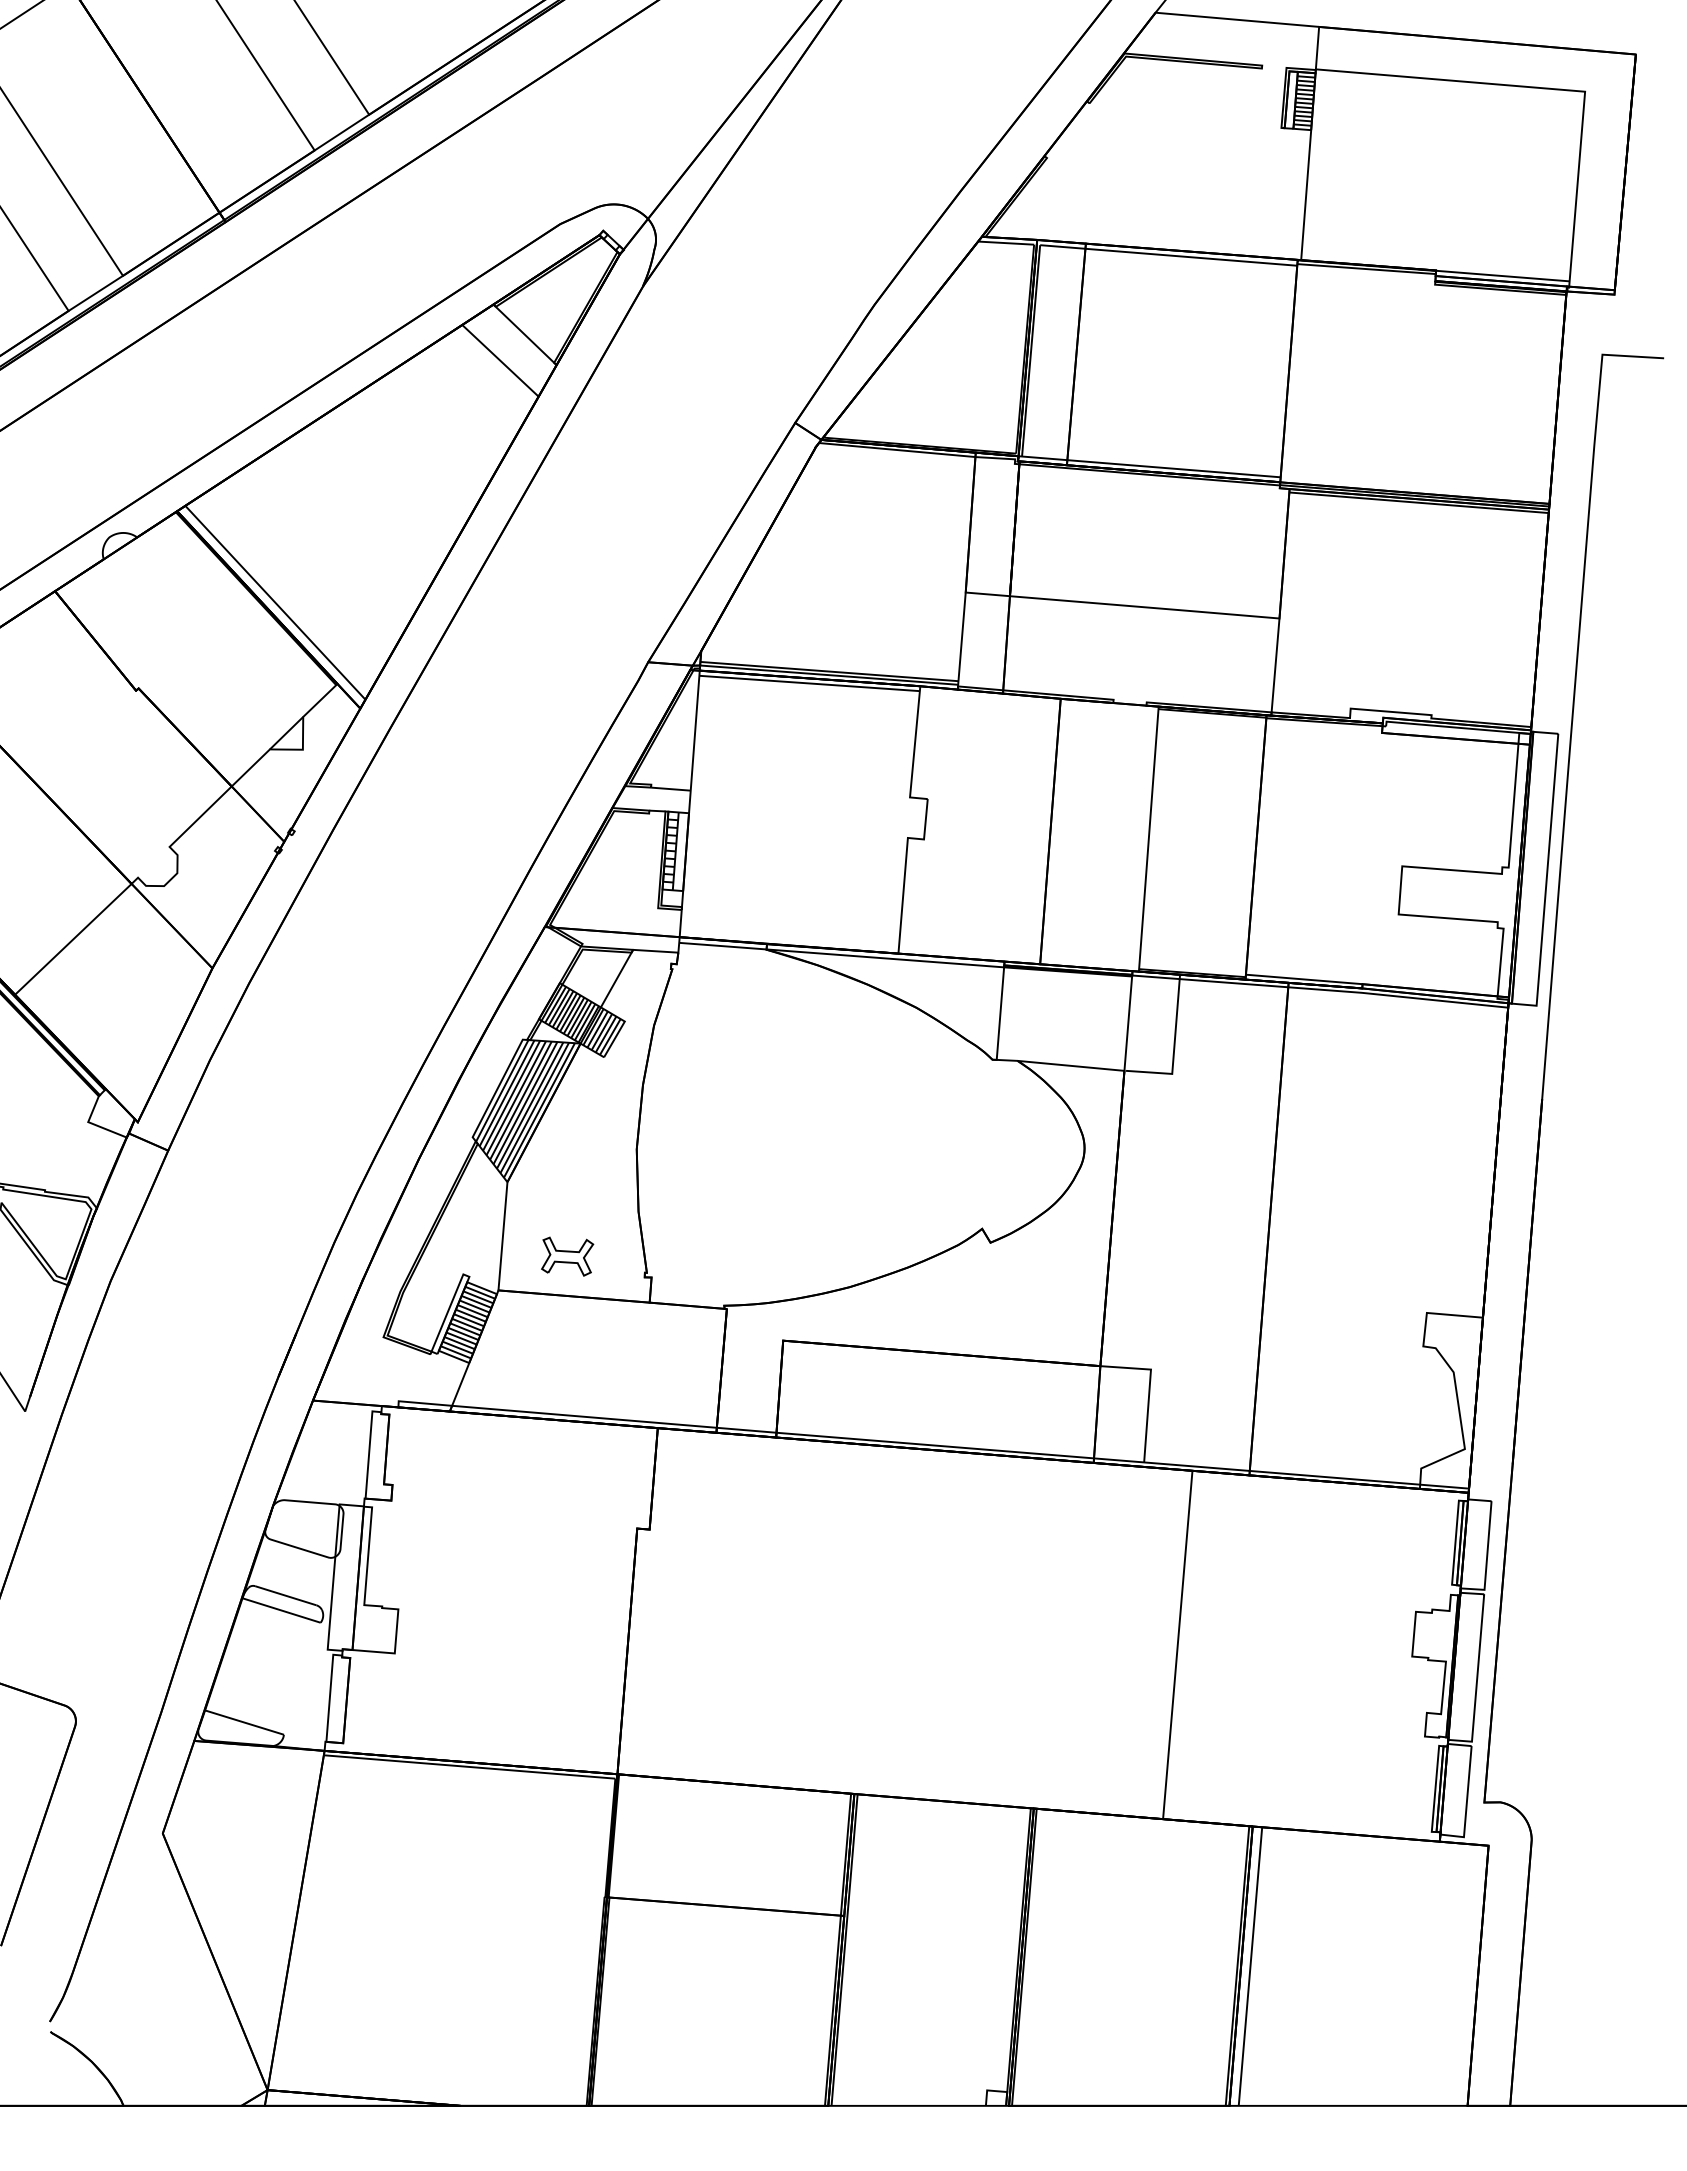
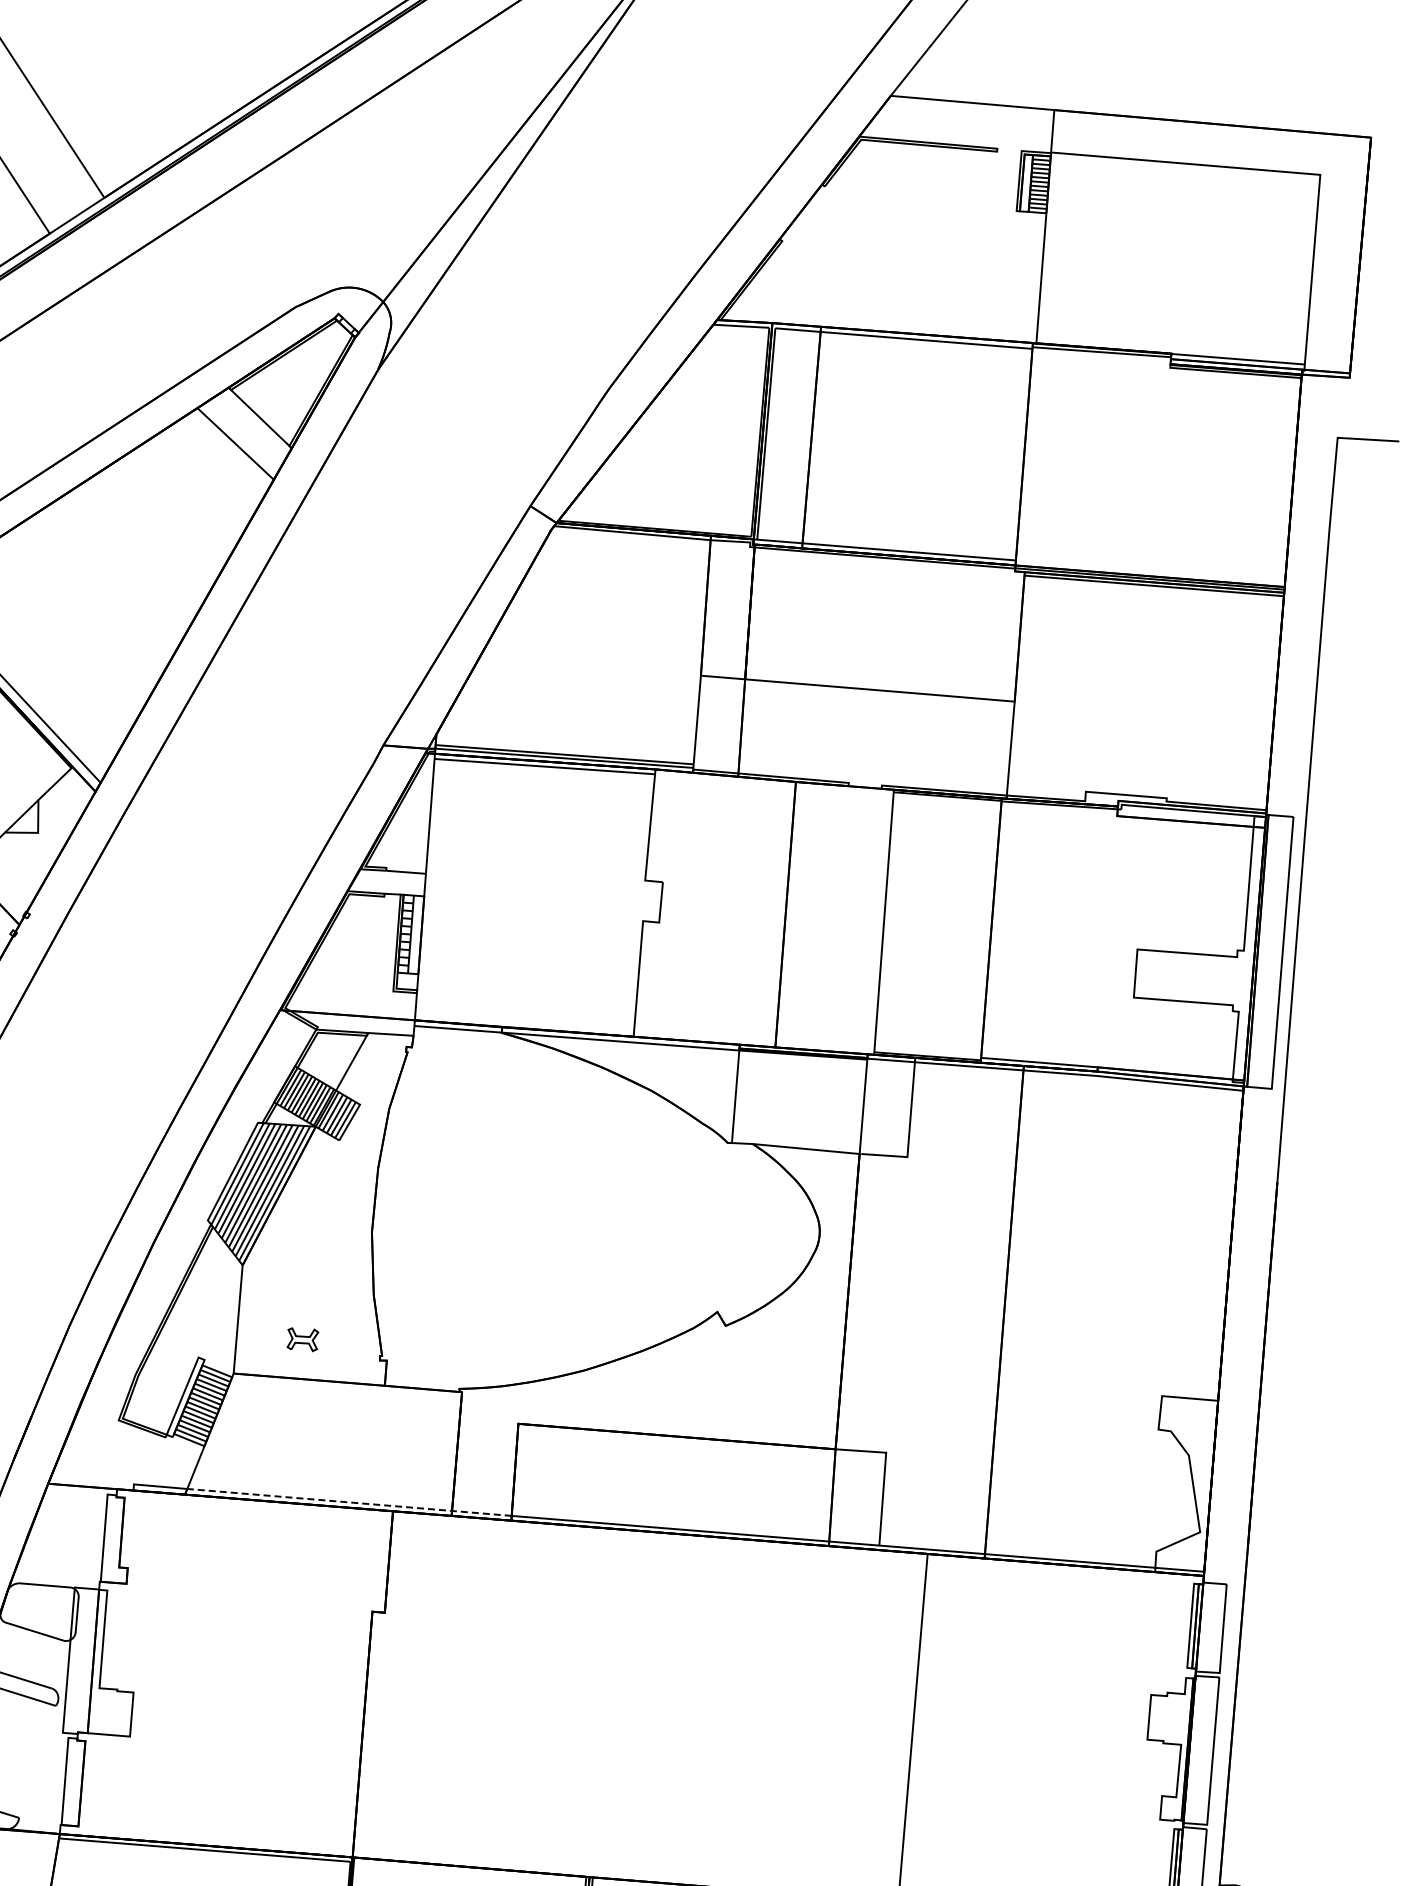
part: (567, 1256) -> (302, 1339), size x0.6
line: (614, 1419) -> (349, 1502), solid -> dashed

